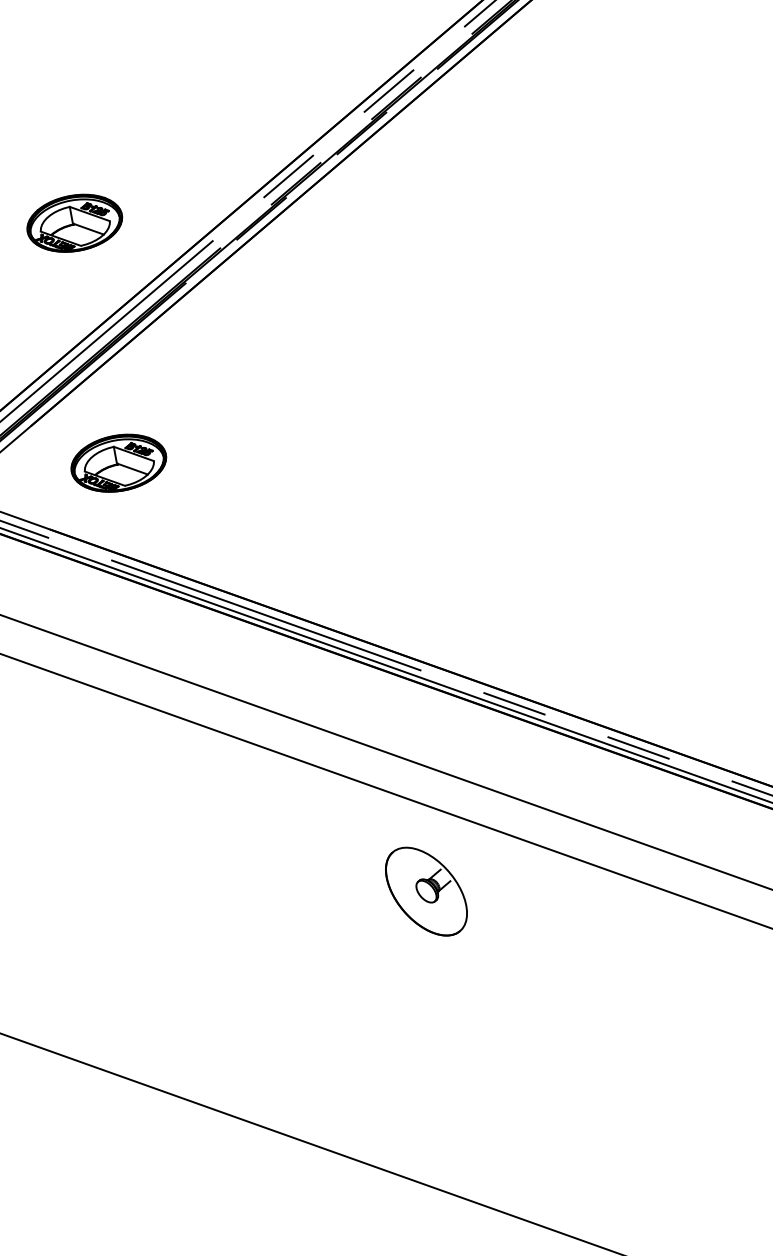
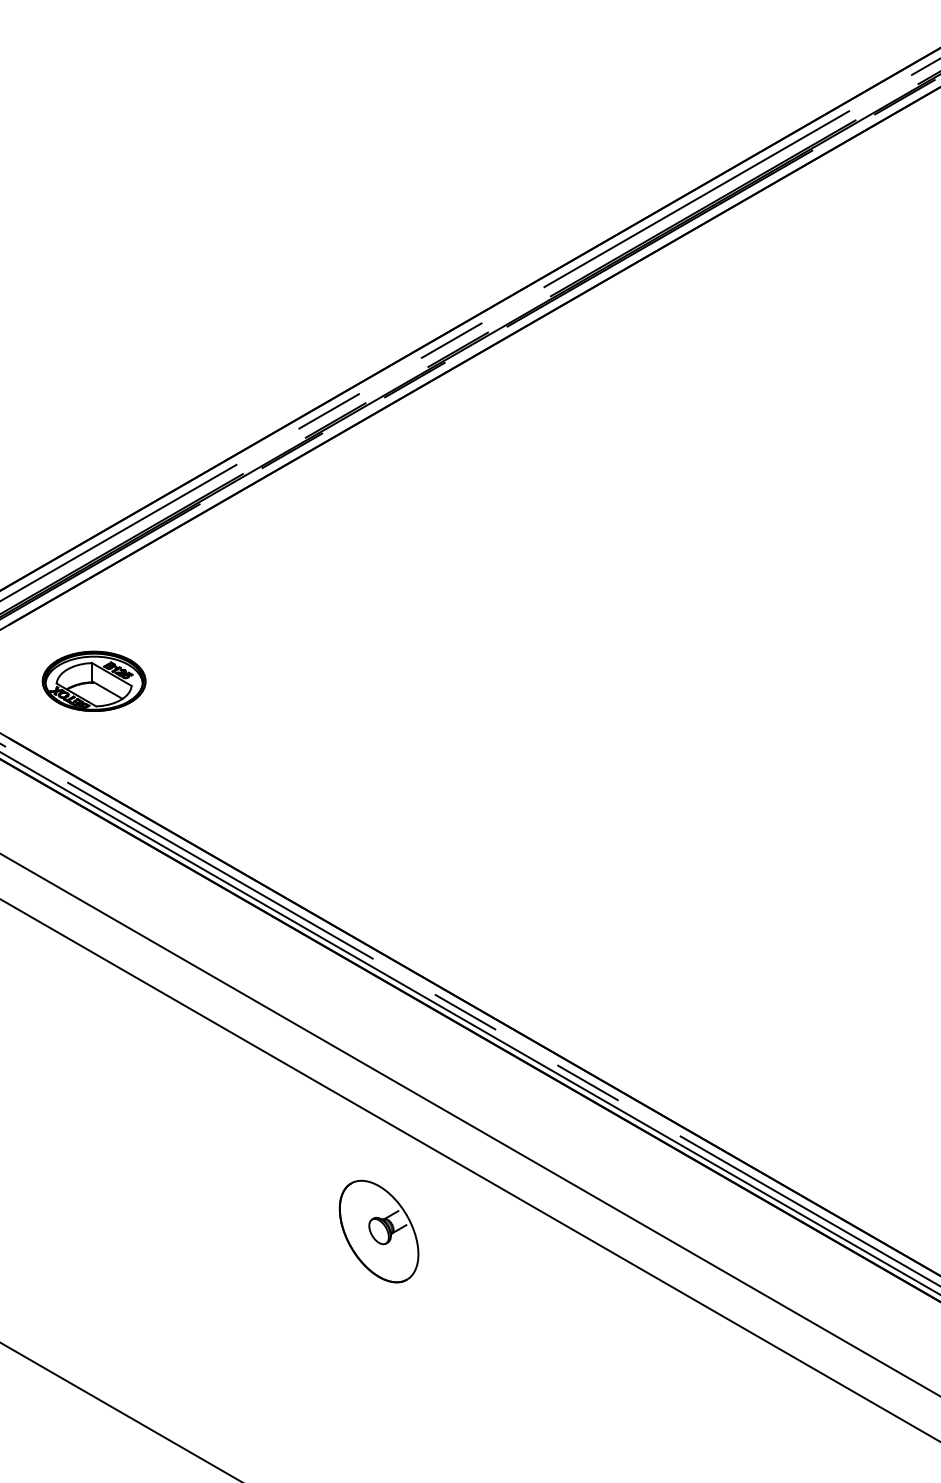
part: (74, 222) -> (93, 418), removed
part: (425, 891) -> (378, 1231), moved

